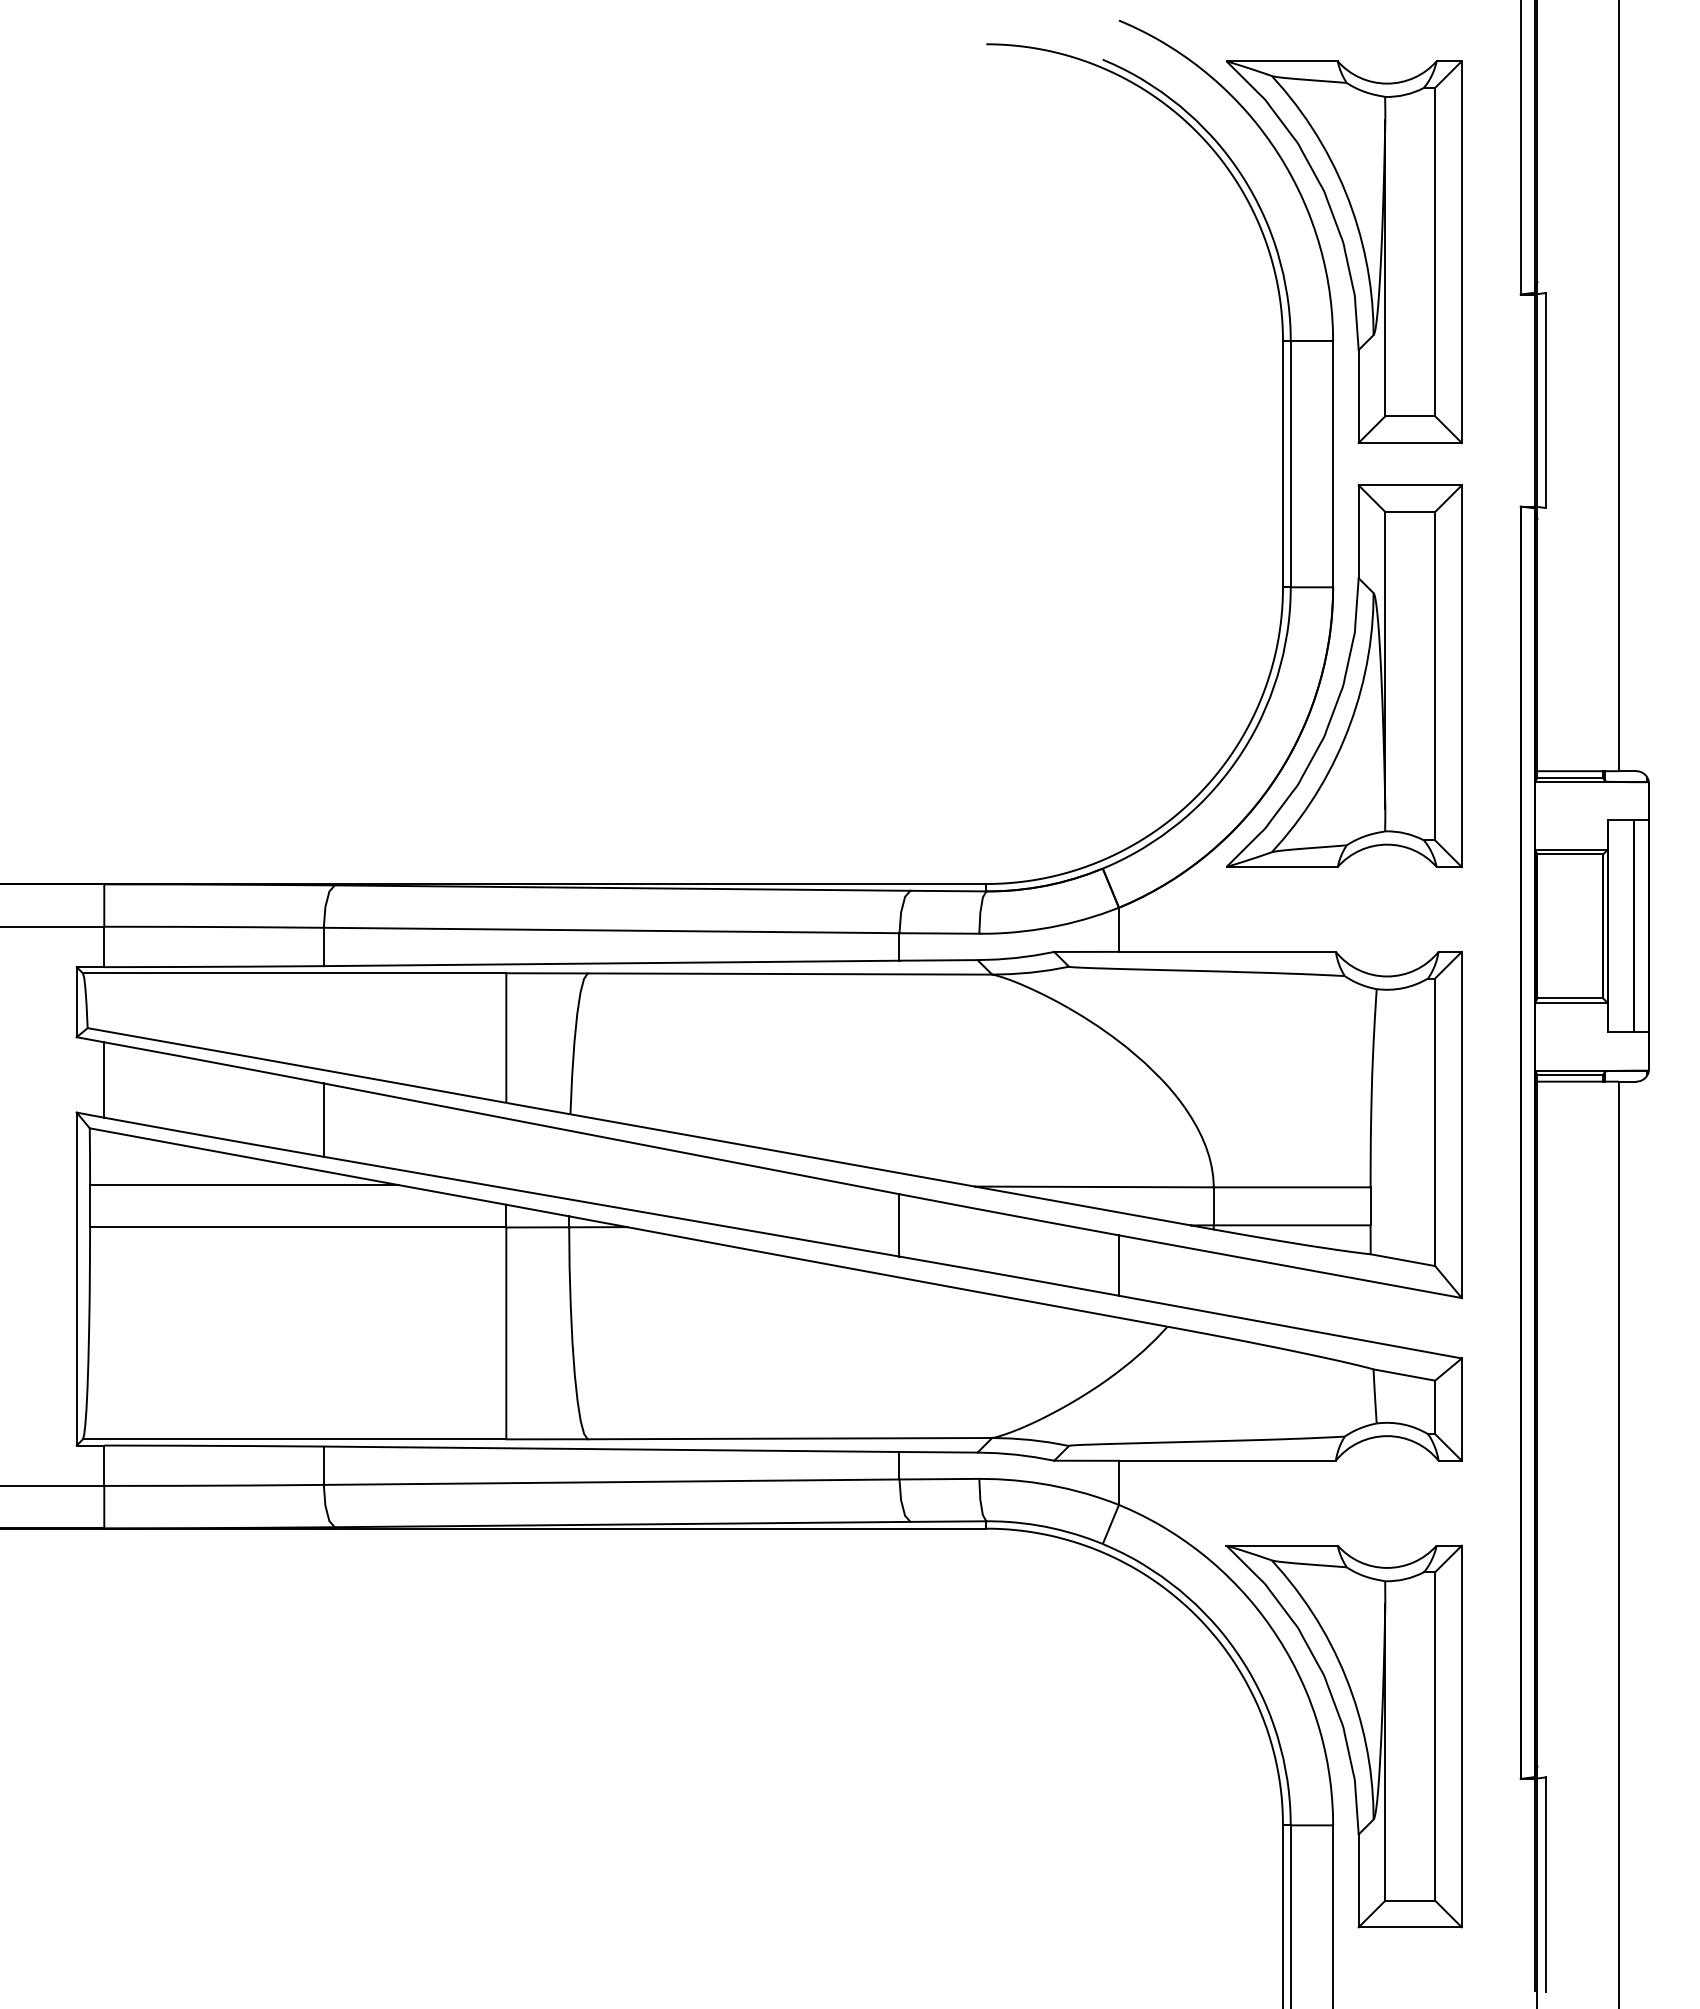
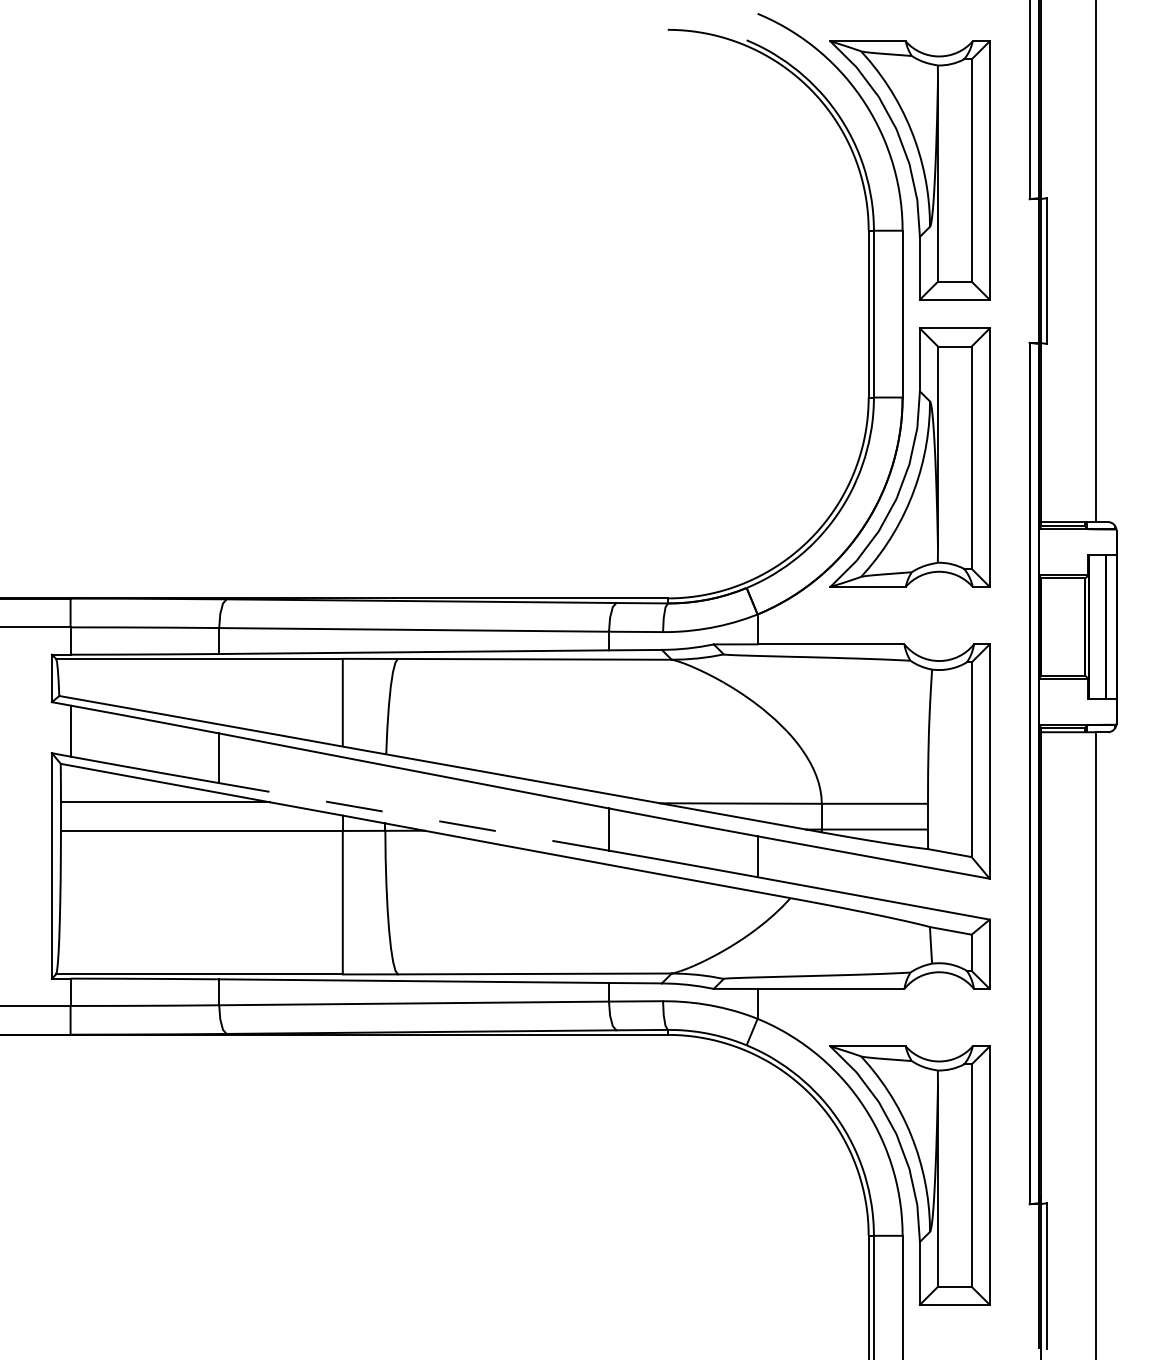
line: (612, 1206) -> (414, 816), solid -> dashed

